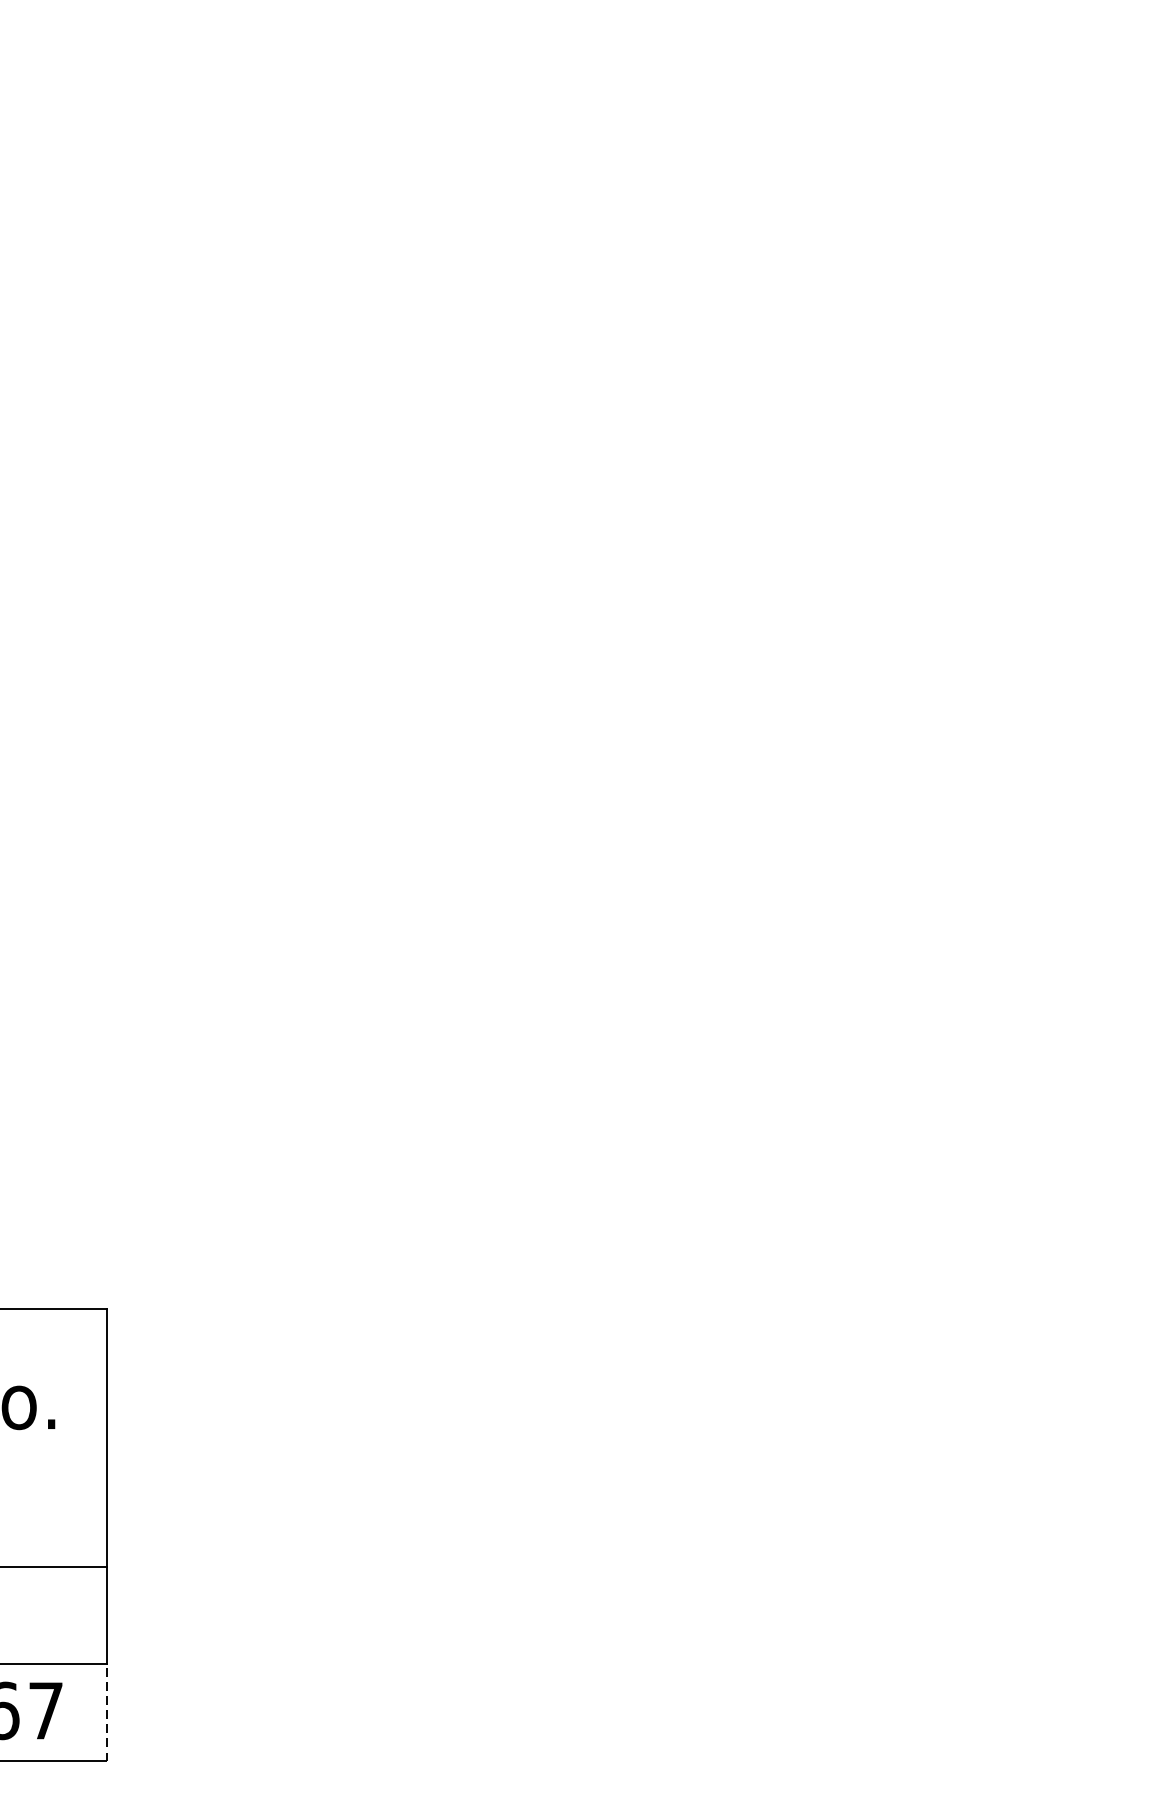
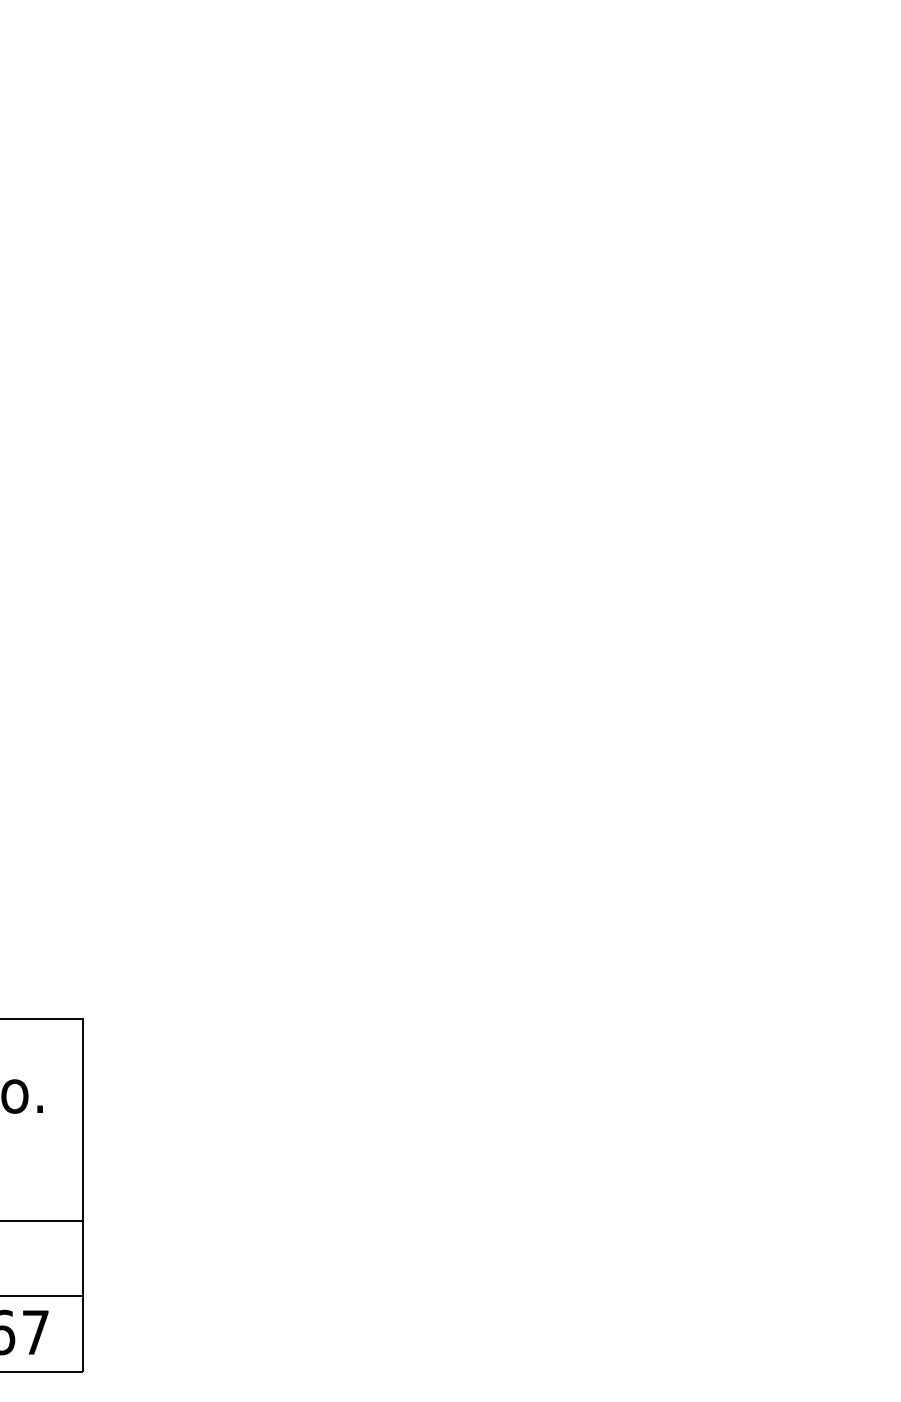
line: (105, 1713) -> (82, 1334), dashed -> solid

